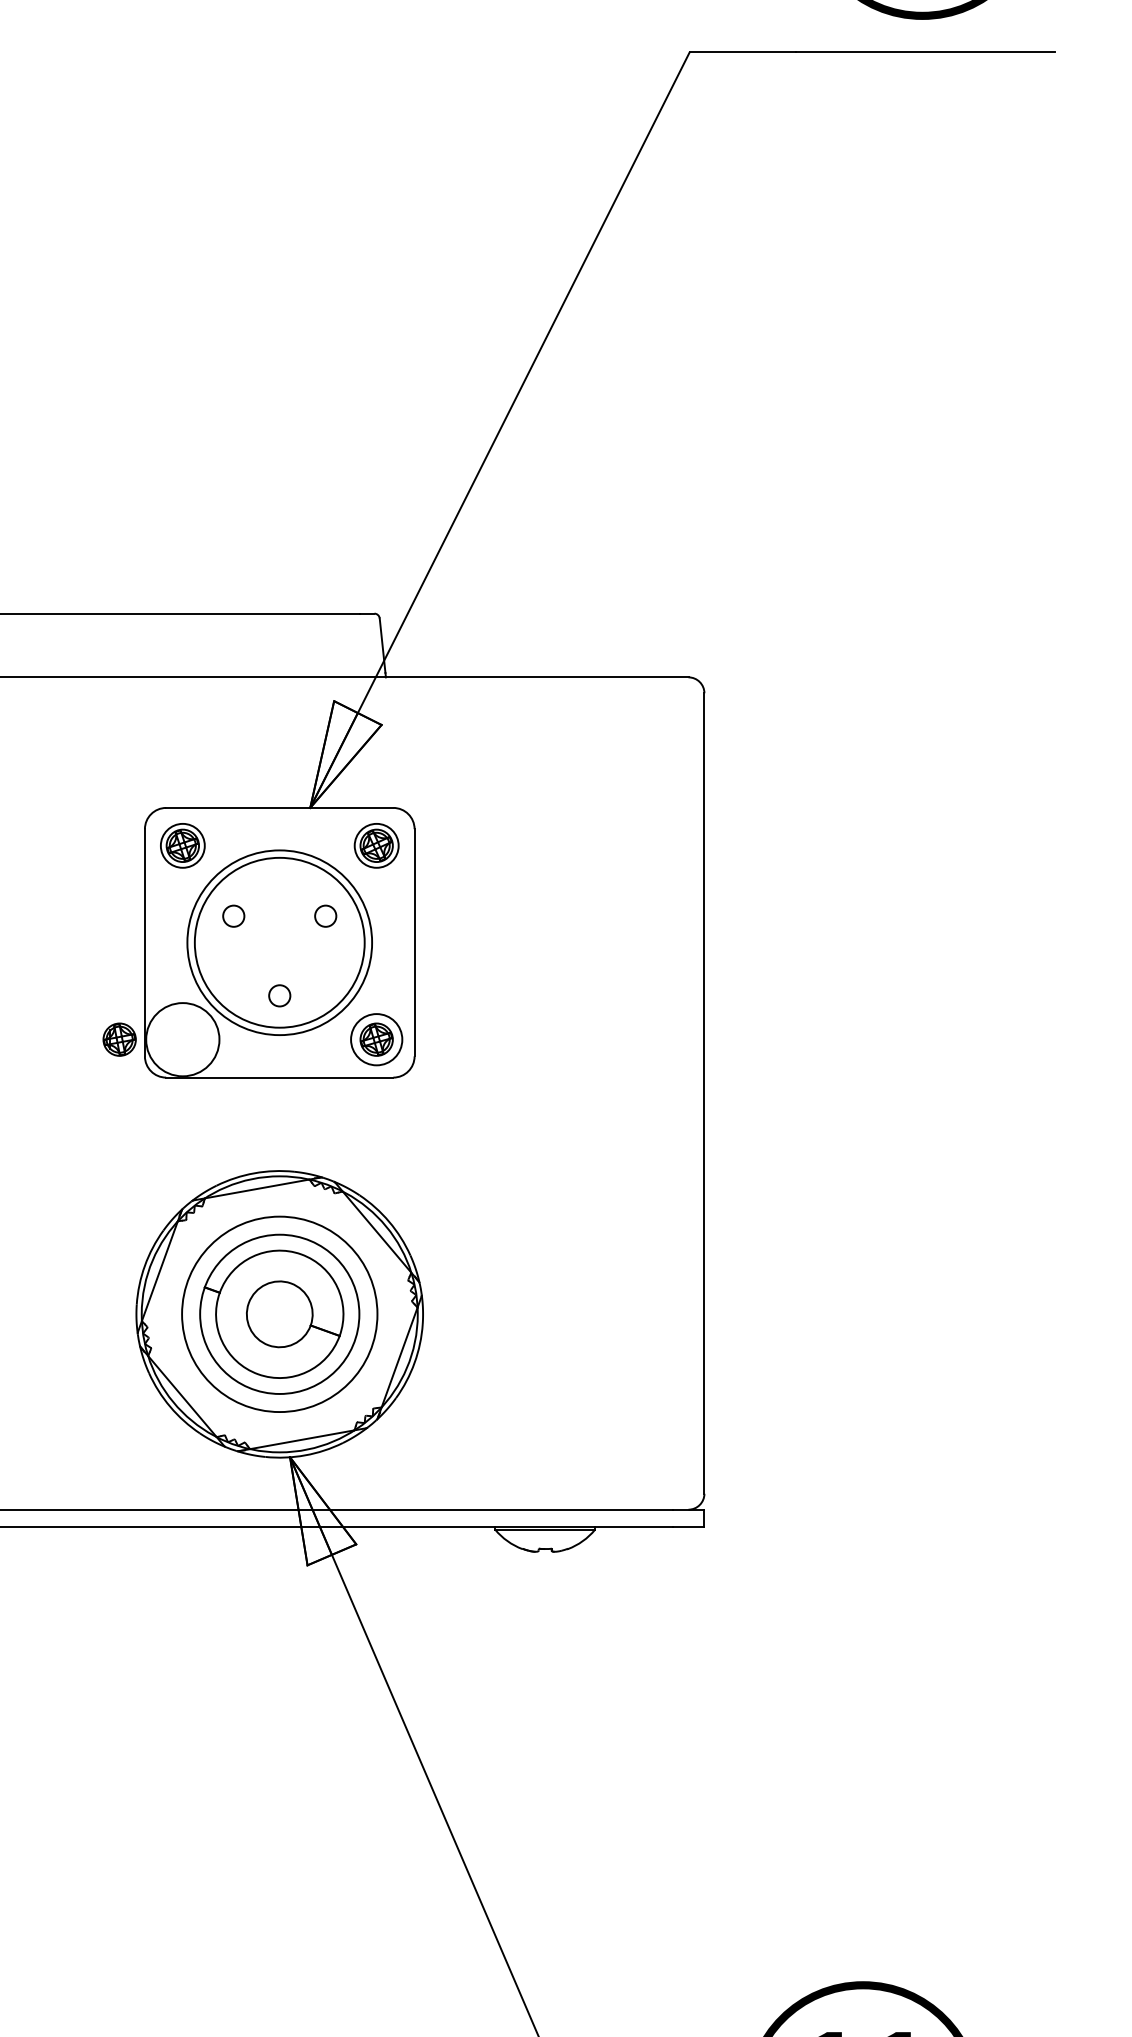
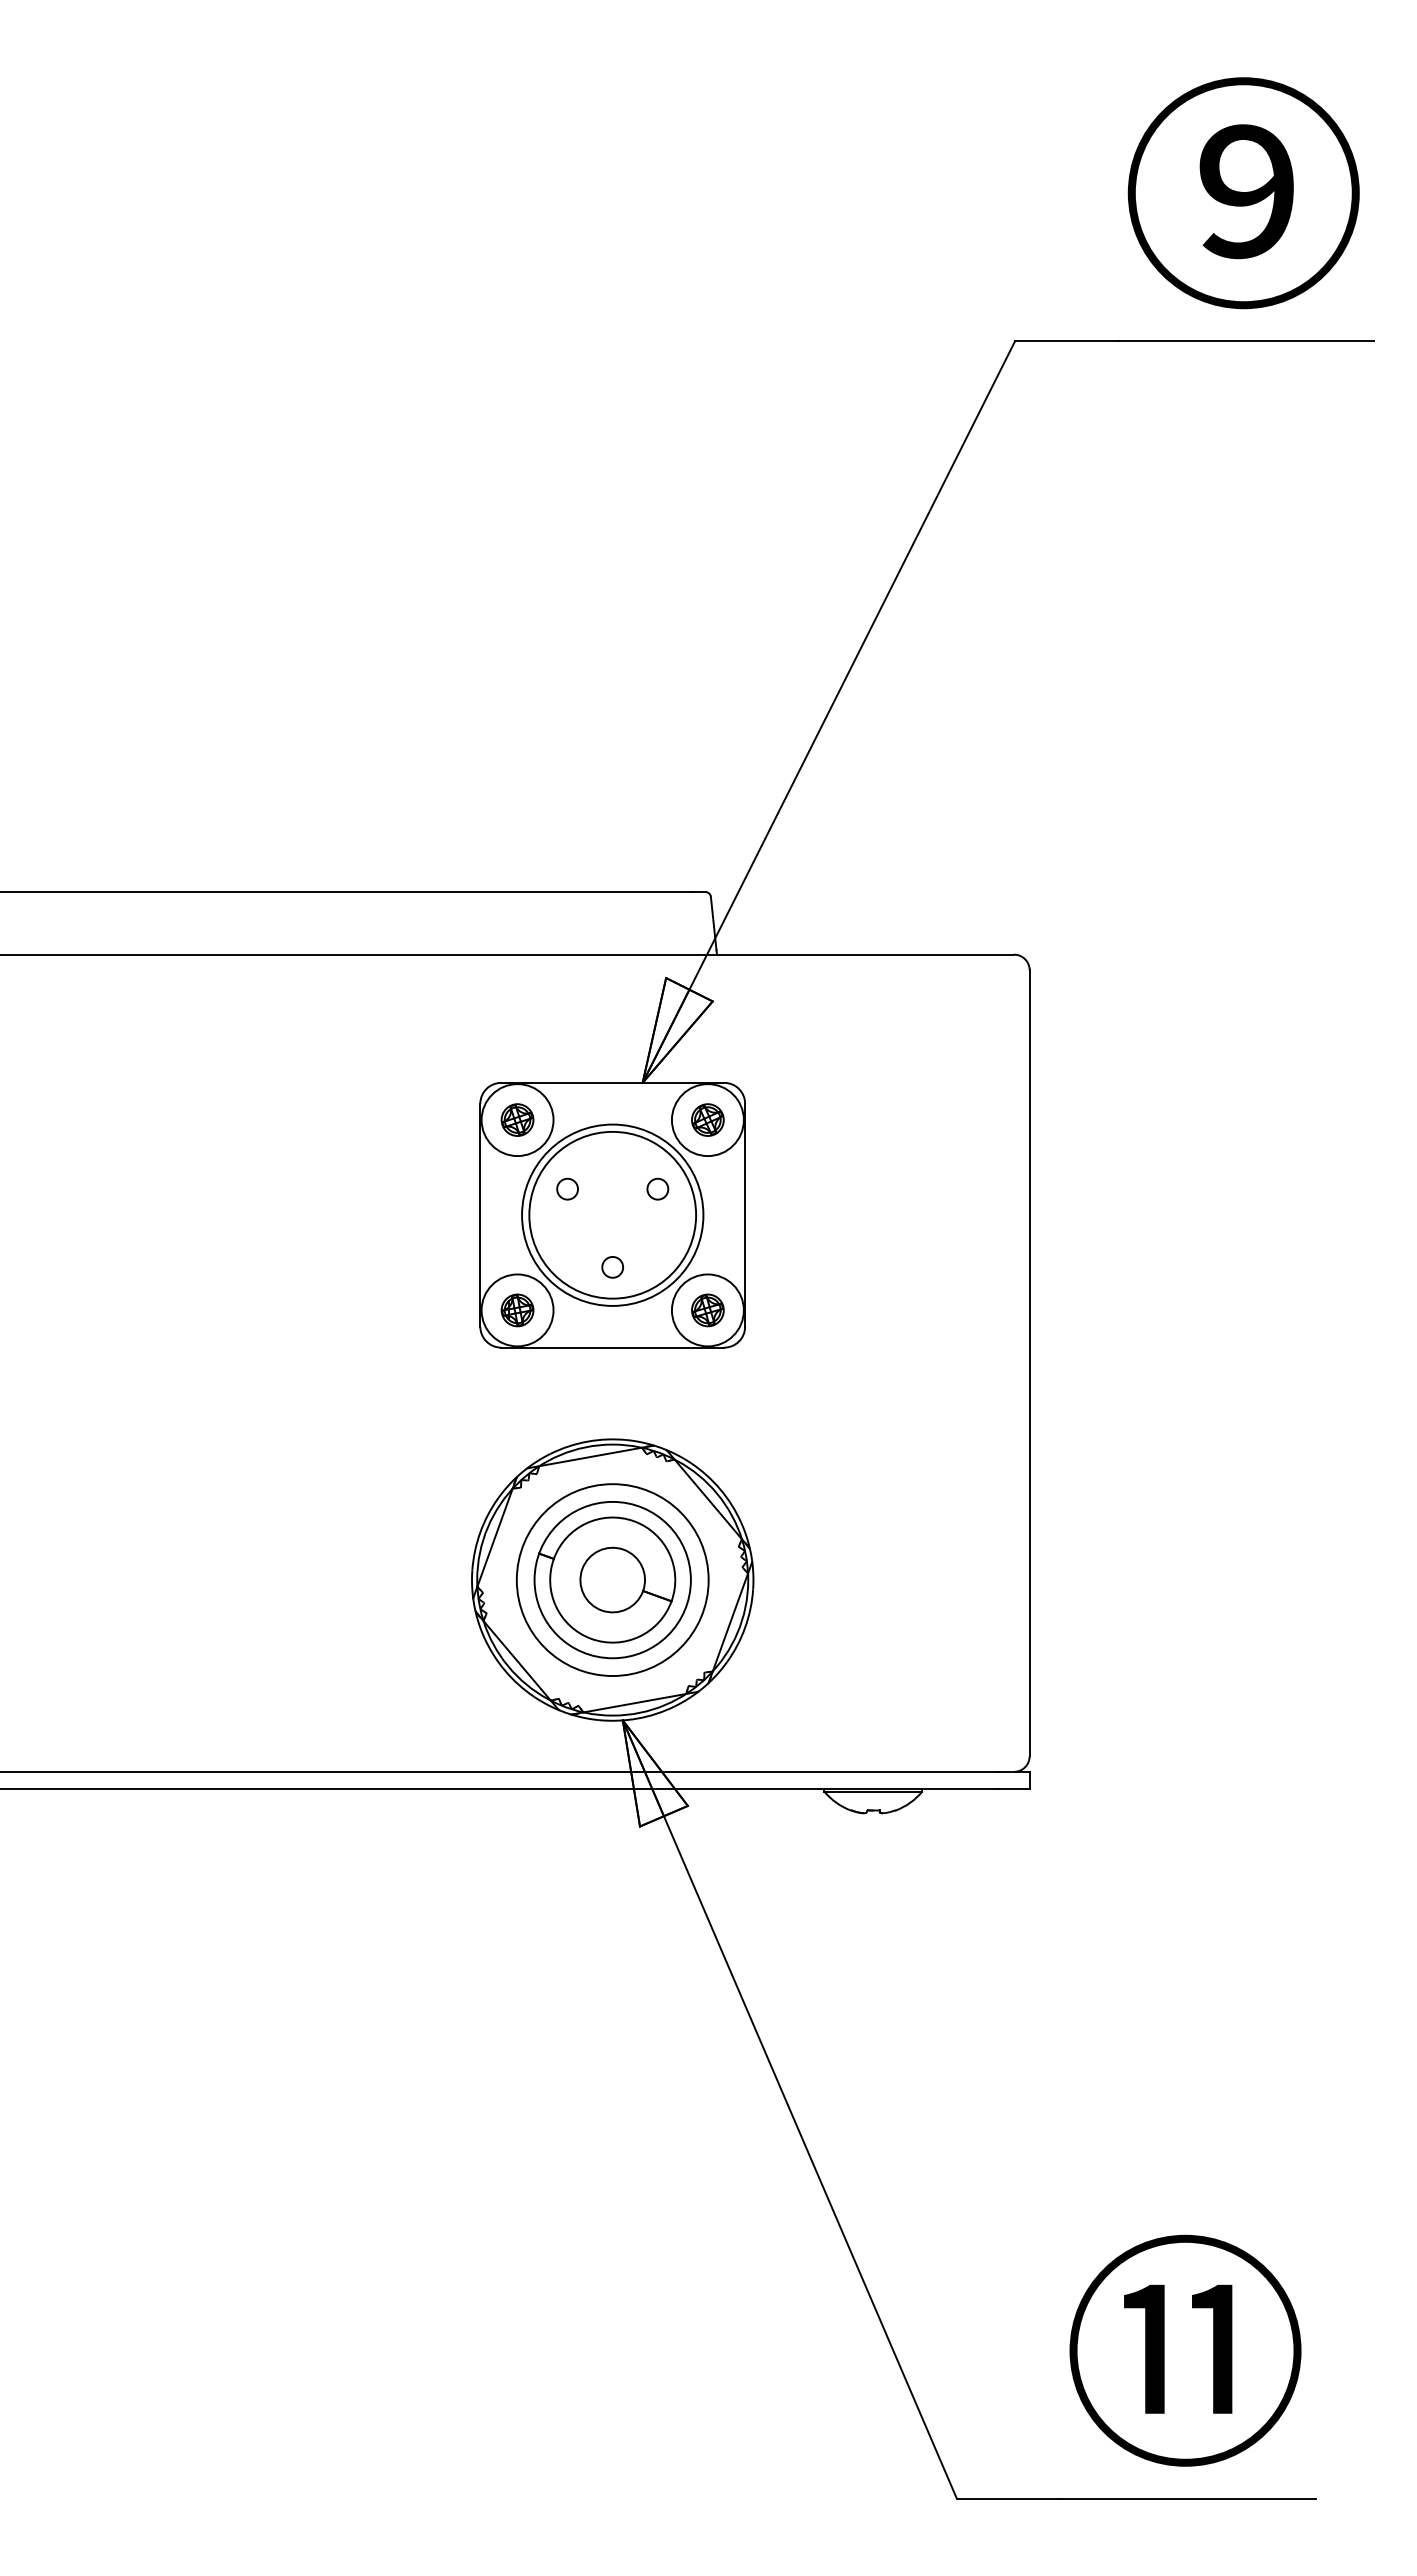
circle: (182, 846) -> (517, 1120), size x1.67
circle: (376, 846) -> (707, 1120), size x1.67
part: (119, 1039) -> (517, 1310), moved
circle: (376, 1039) -> (707, 1310), size x1.43

